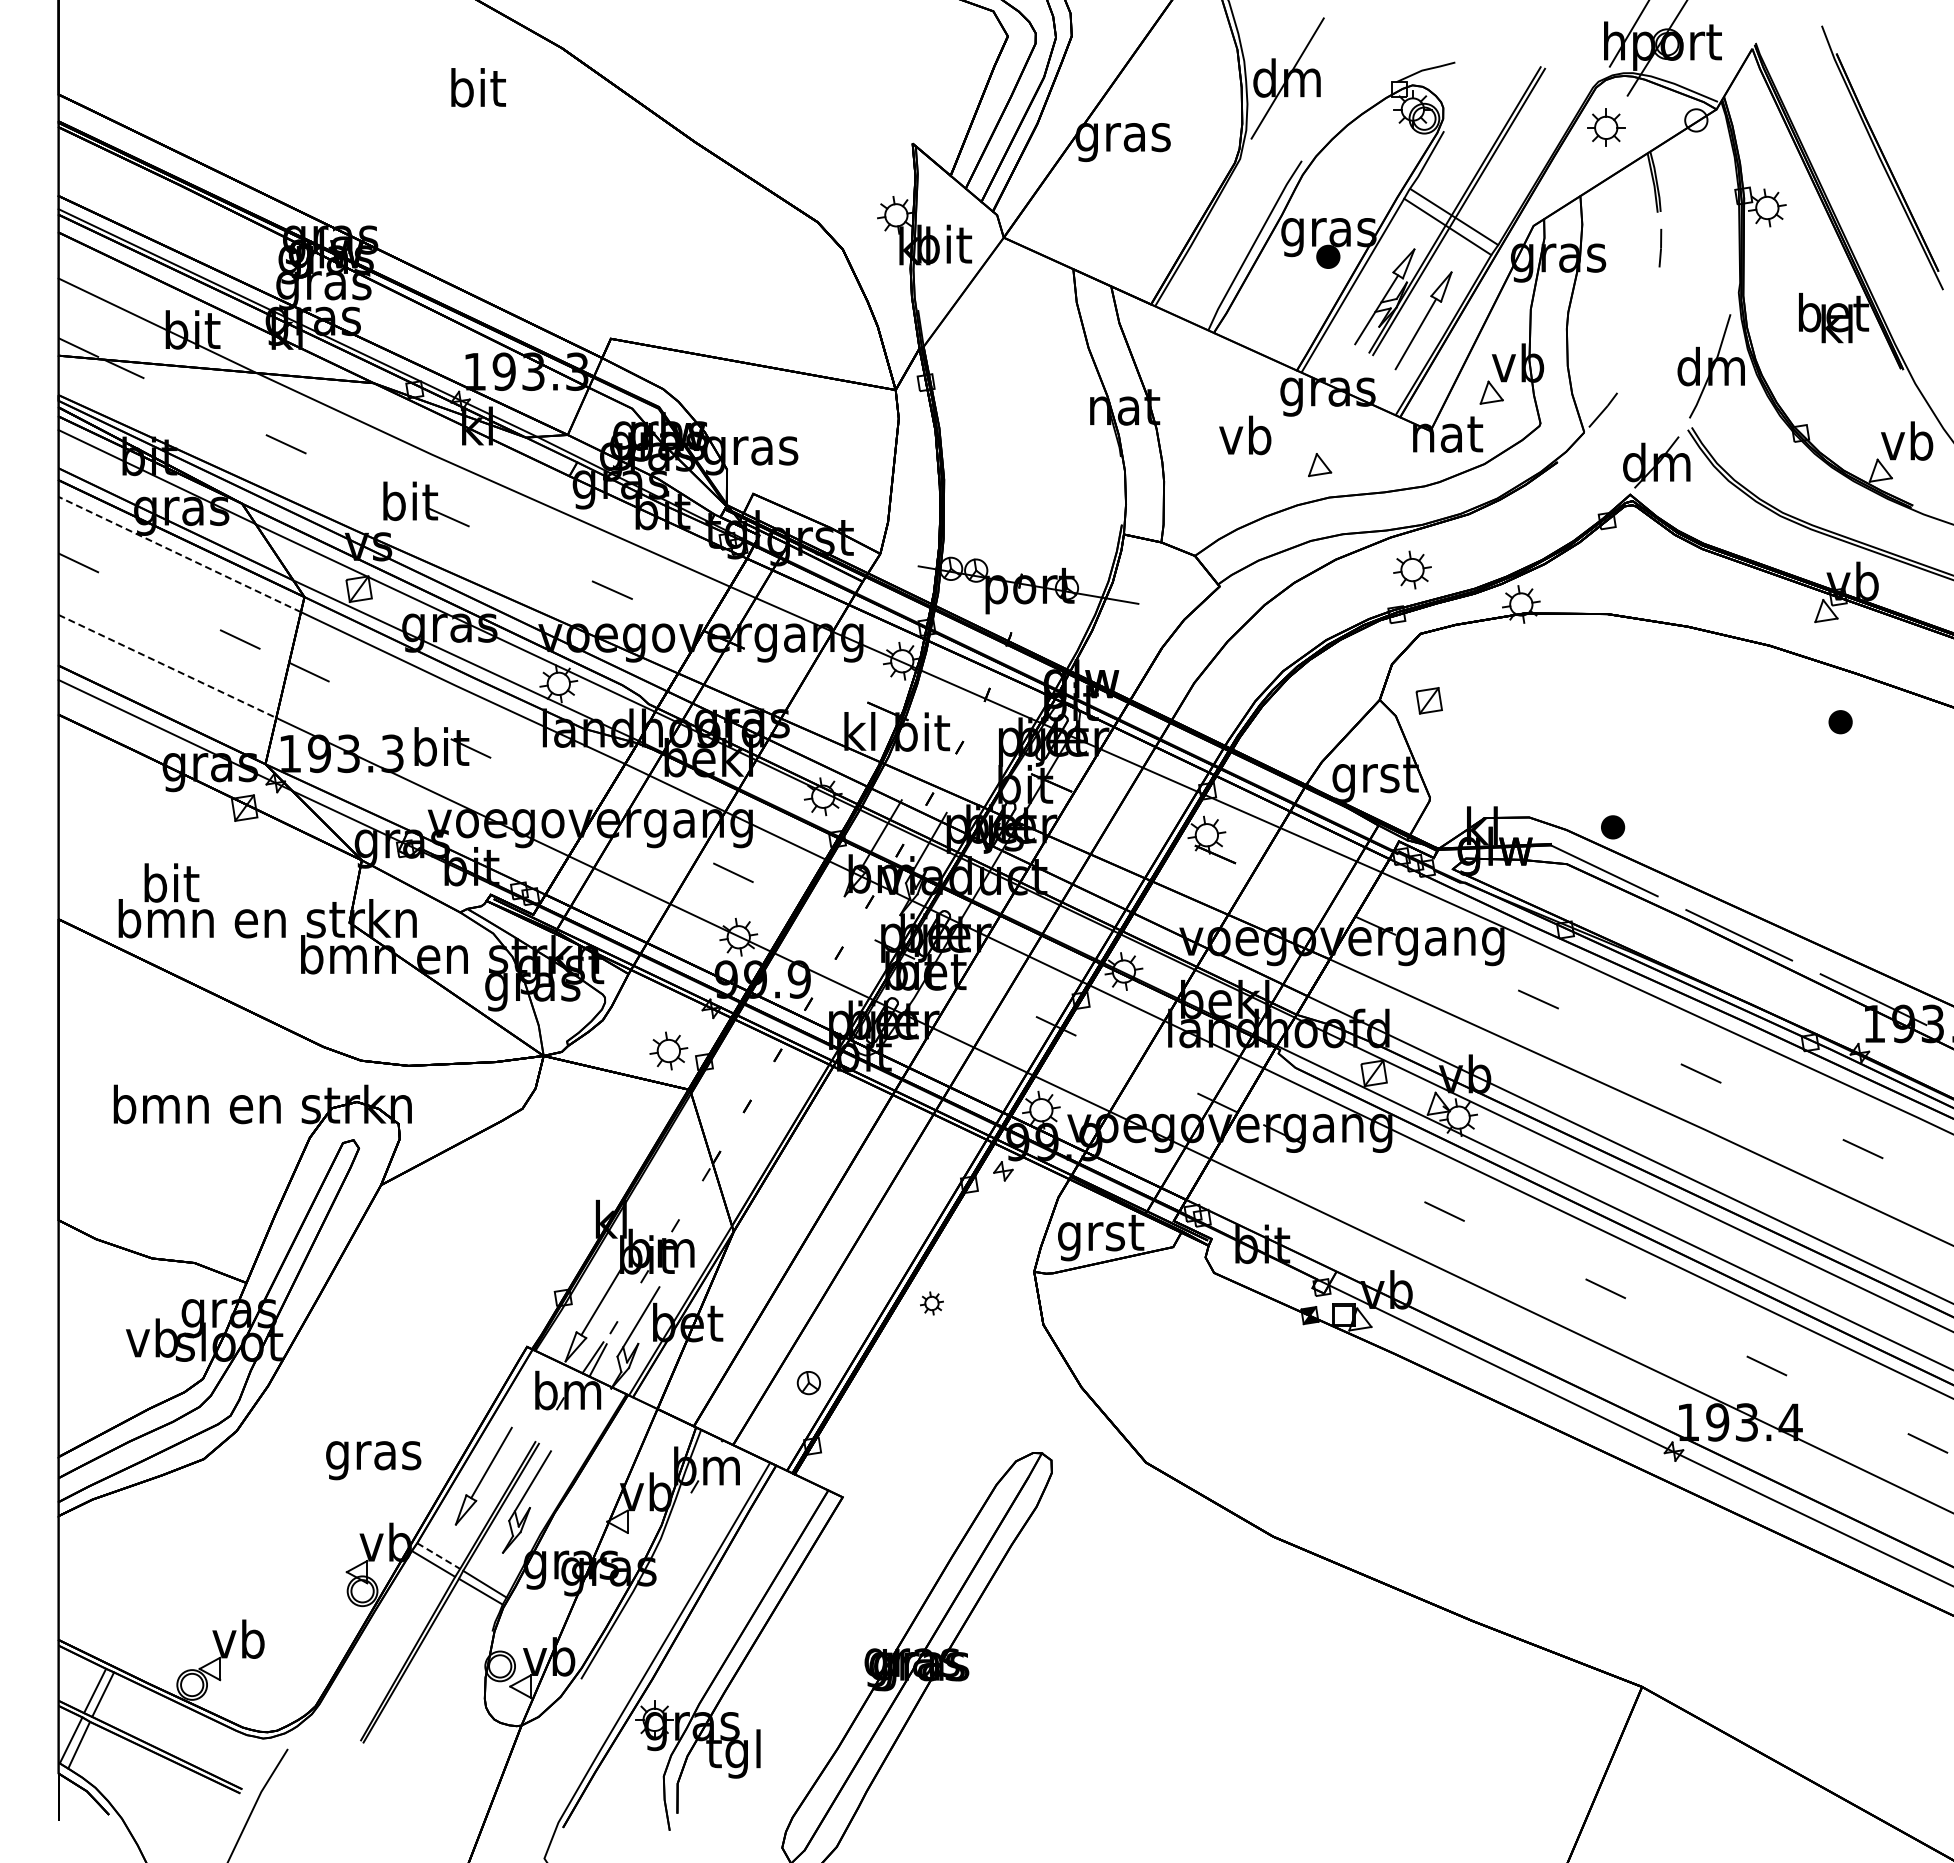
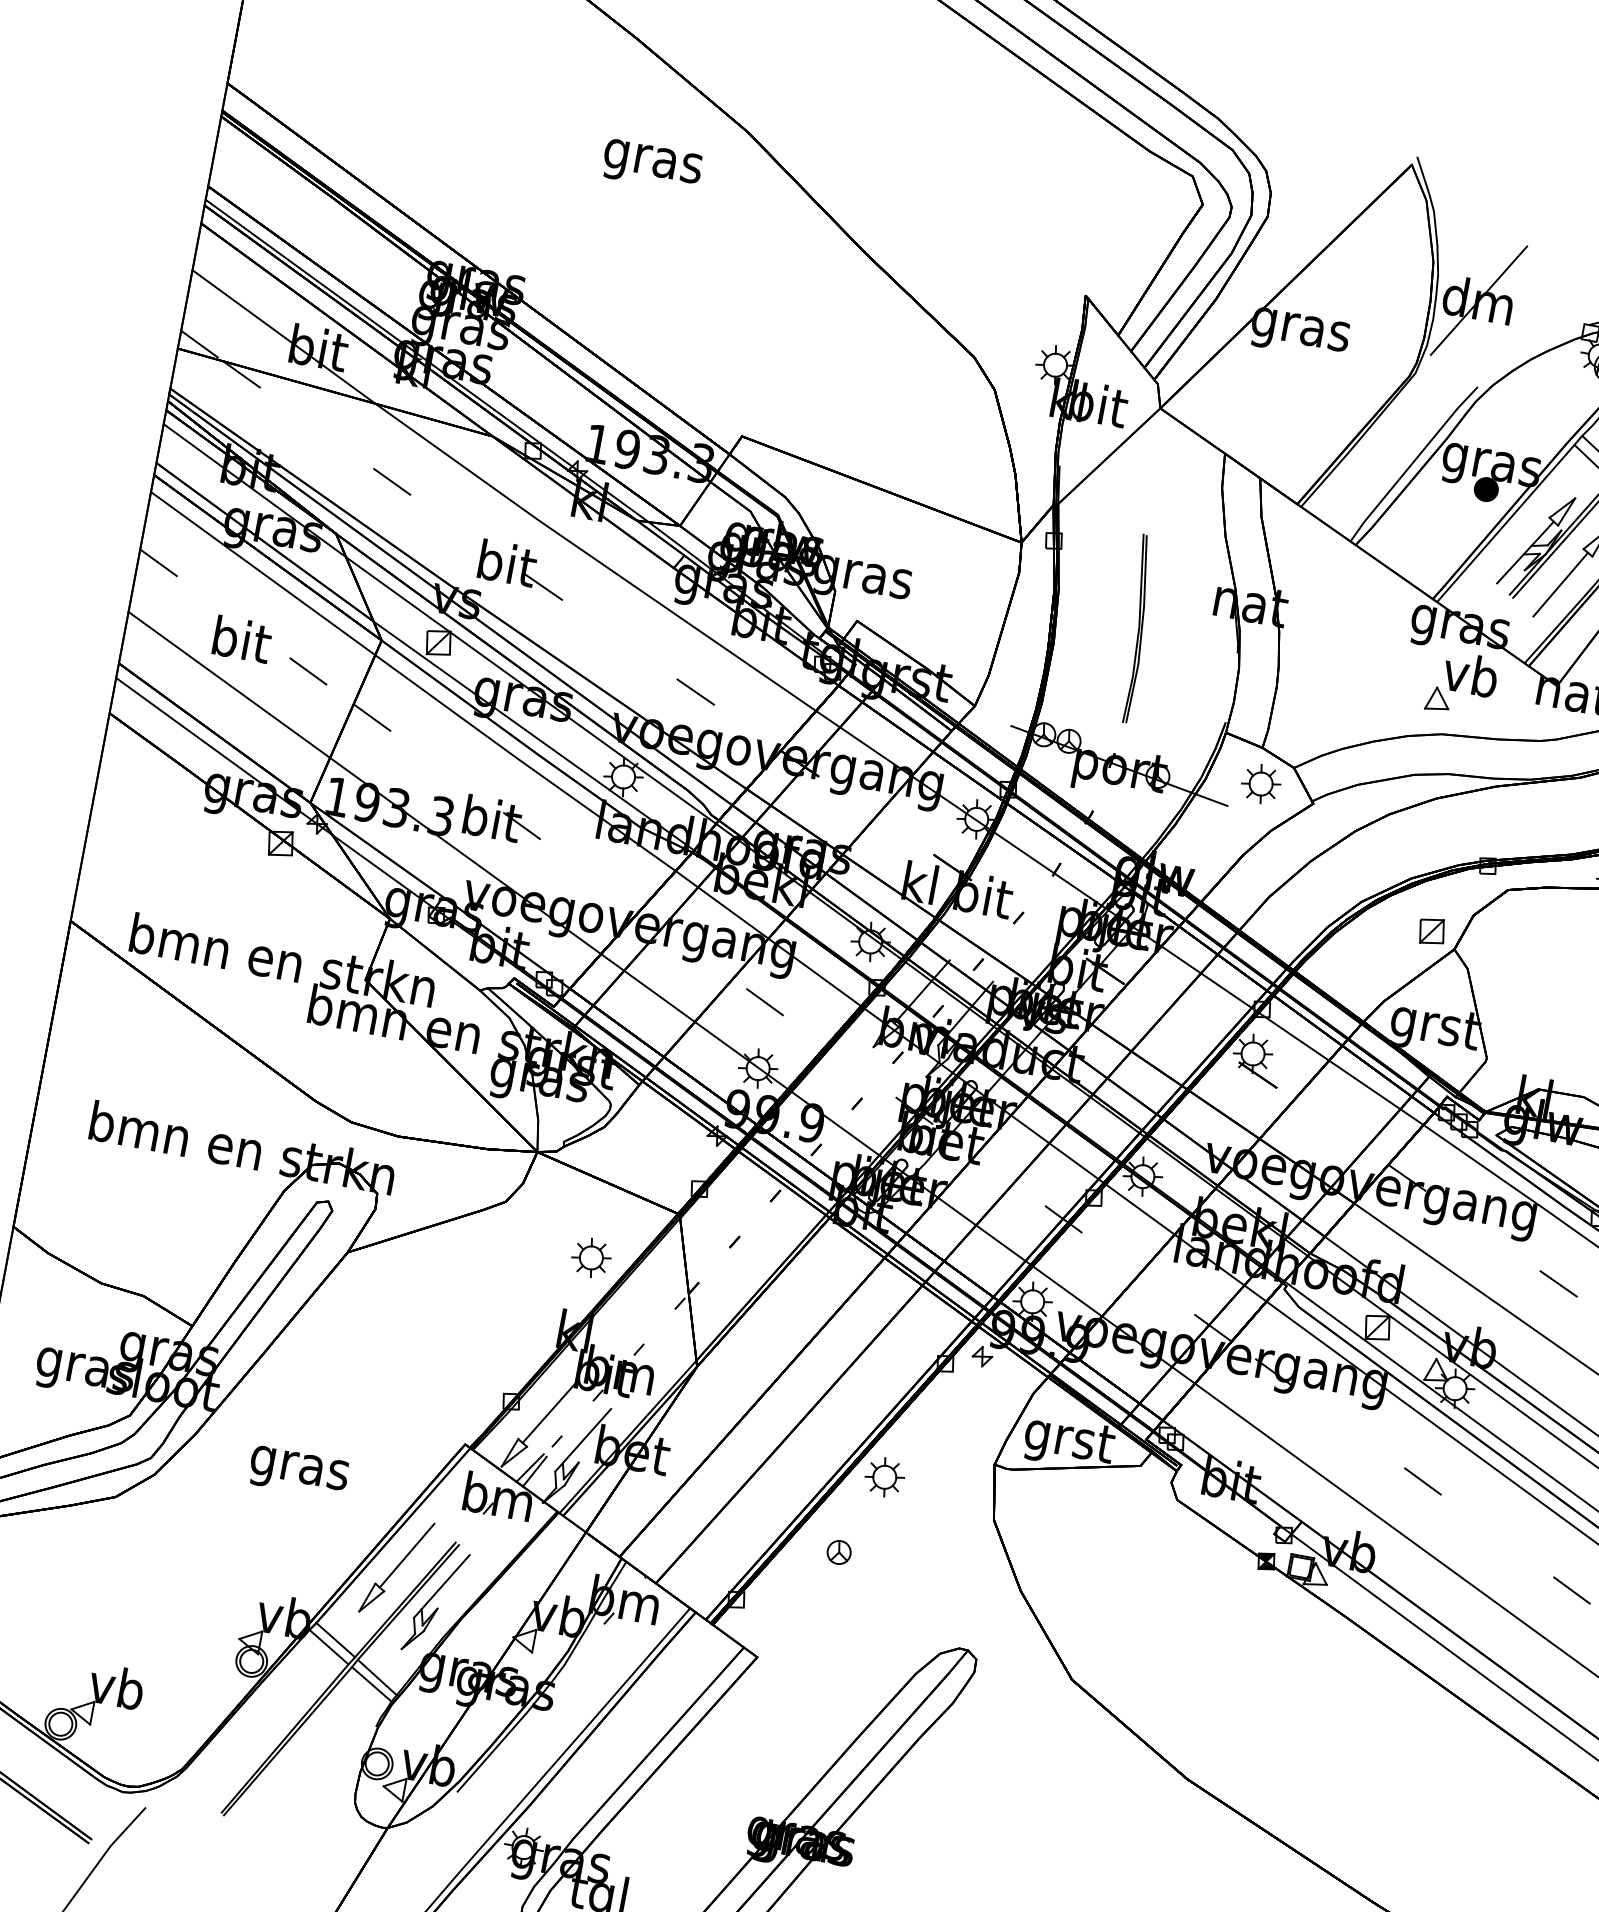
text: (476, 92) -> (652, 160), bit -> gras
text: (1245, 435) -> (1470, 674), moved
part: (1019, 451) -> (1135, 628), added
line: (179, 554) -> (262, 573), dashed -> solid
part: (1412, 569) -> (1261, 783), moved
line: (167, 666) -> (229, 684), dashed -> solid
part: (1428, 700) -> (1431, 930), moved
text: (171, 882) -> (242, 639), moved
part: (668, 1050) -> (591, 1257), moved
part: (931, 1303) -> (884, 1477), size x1.67
text: (152, 1342) -> (85, 1368), vb -> gras
part: (808, 1383) -> (838, 1552), moved
text: (373, 1460) -> (298, 1472), moved
line: (439, 1556) -> (336, 1640), dashed -> solid

